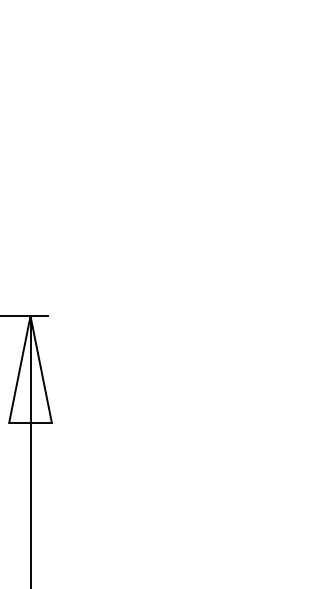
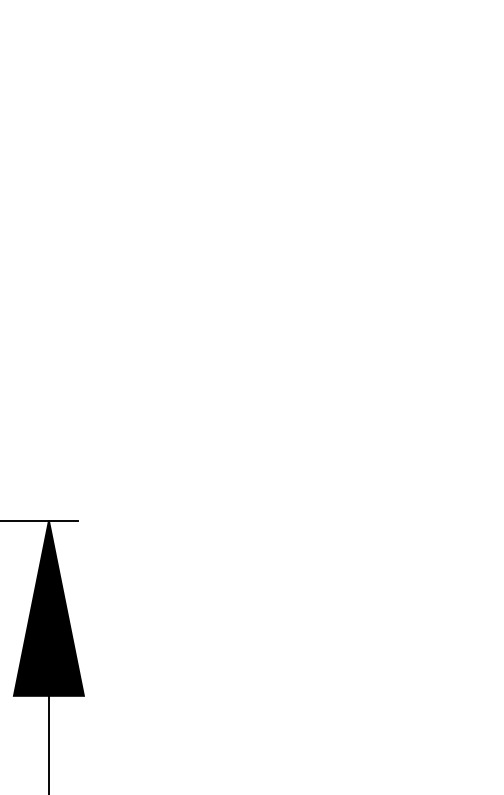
fill: (30, 369) -> (48, 608), added

